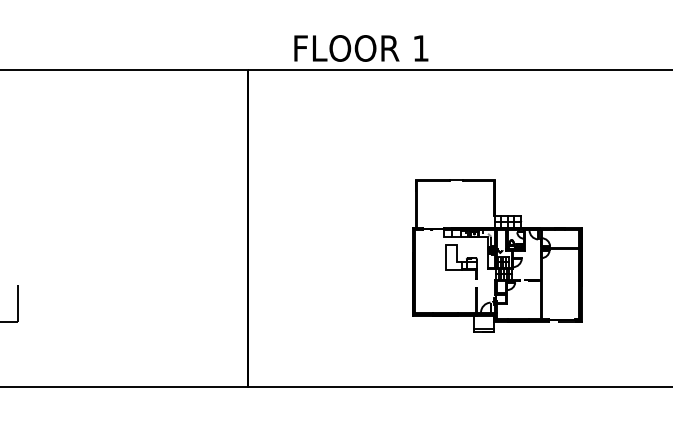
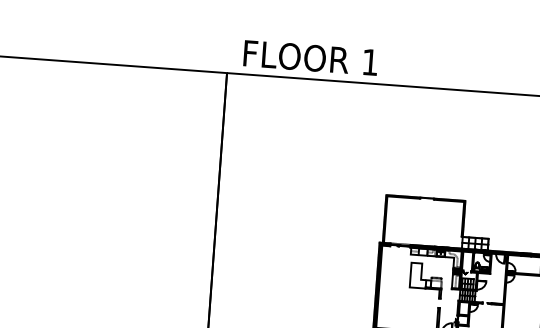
text: (361, 48) -> (310, 58), moved

